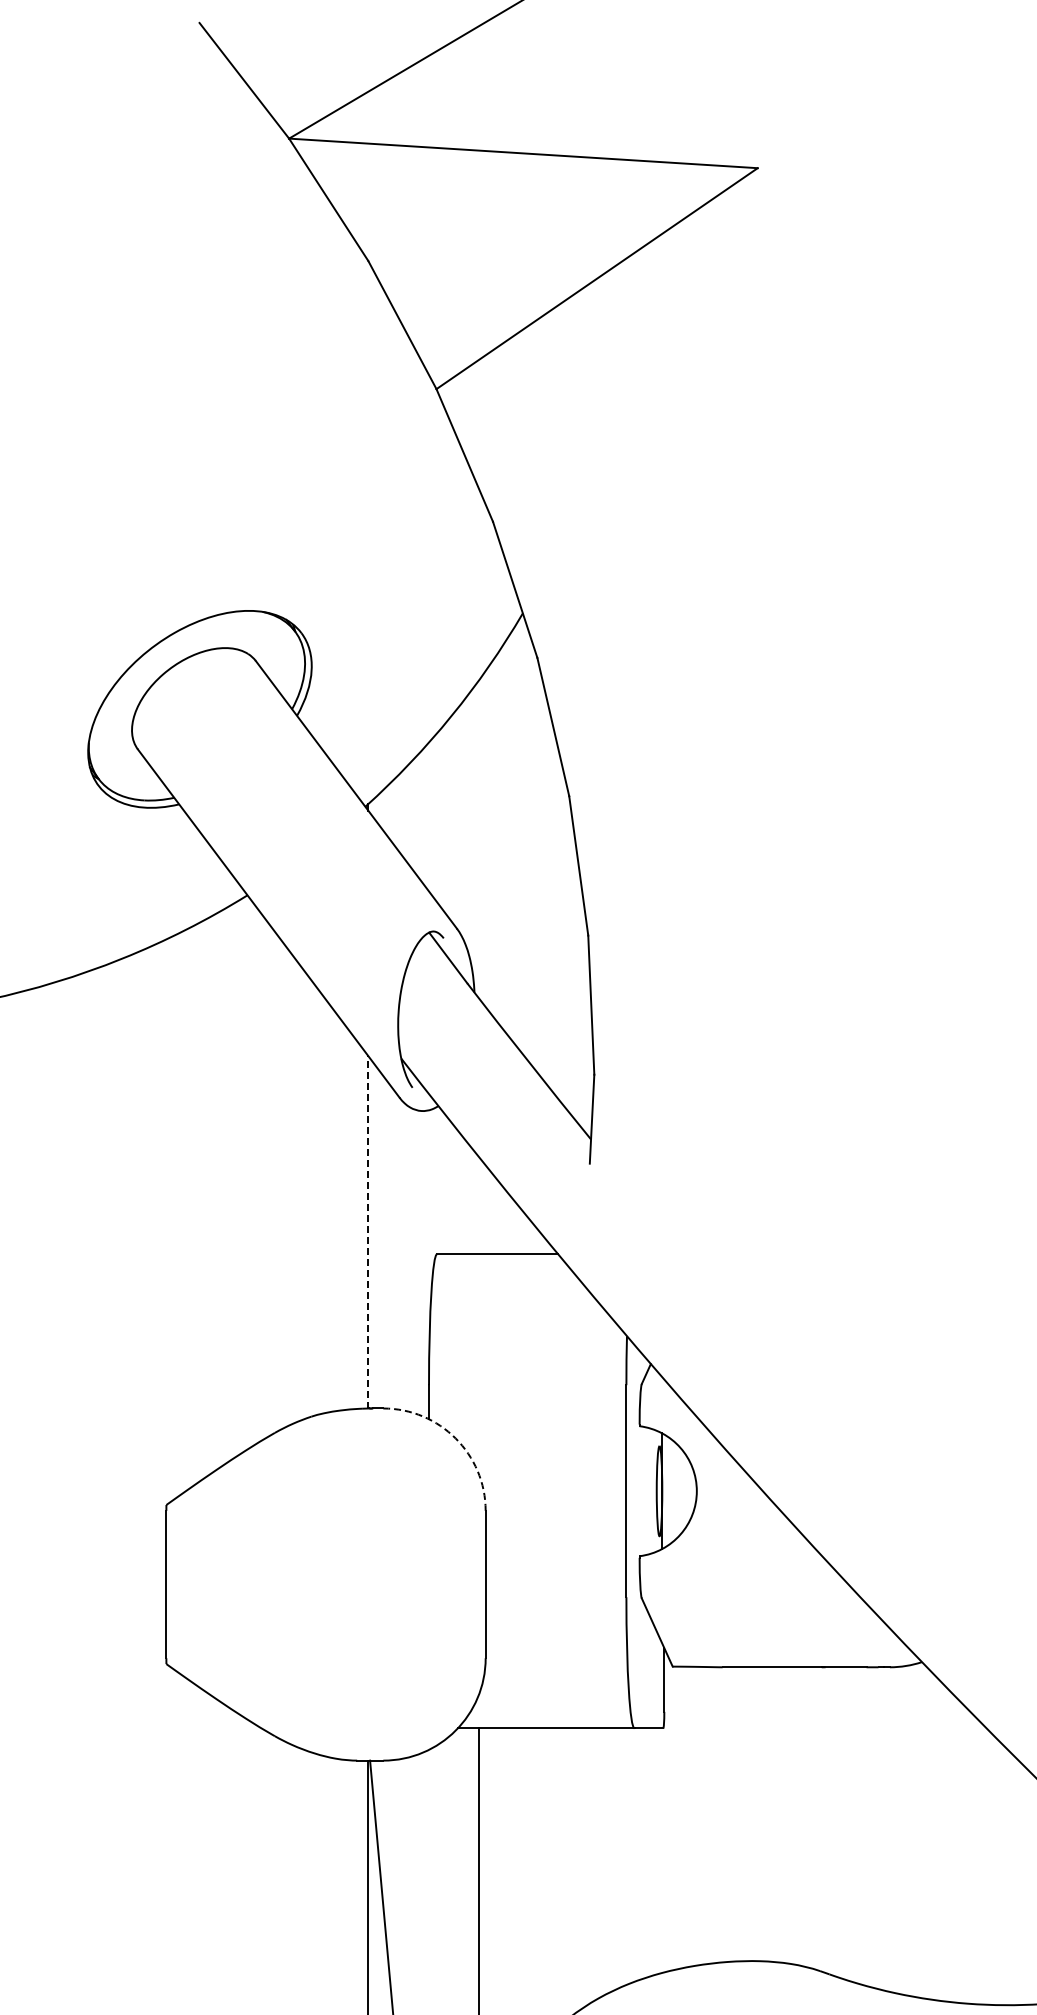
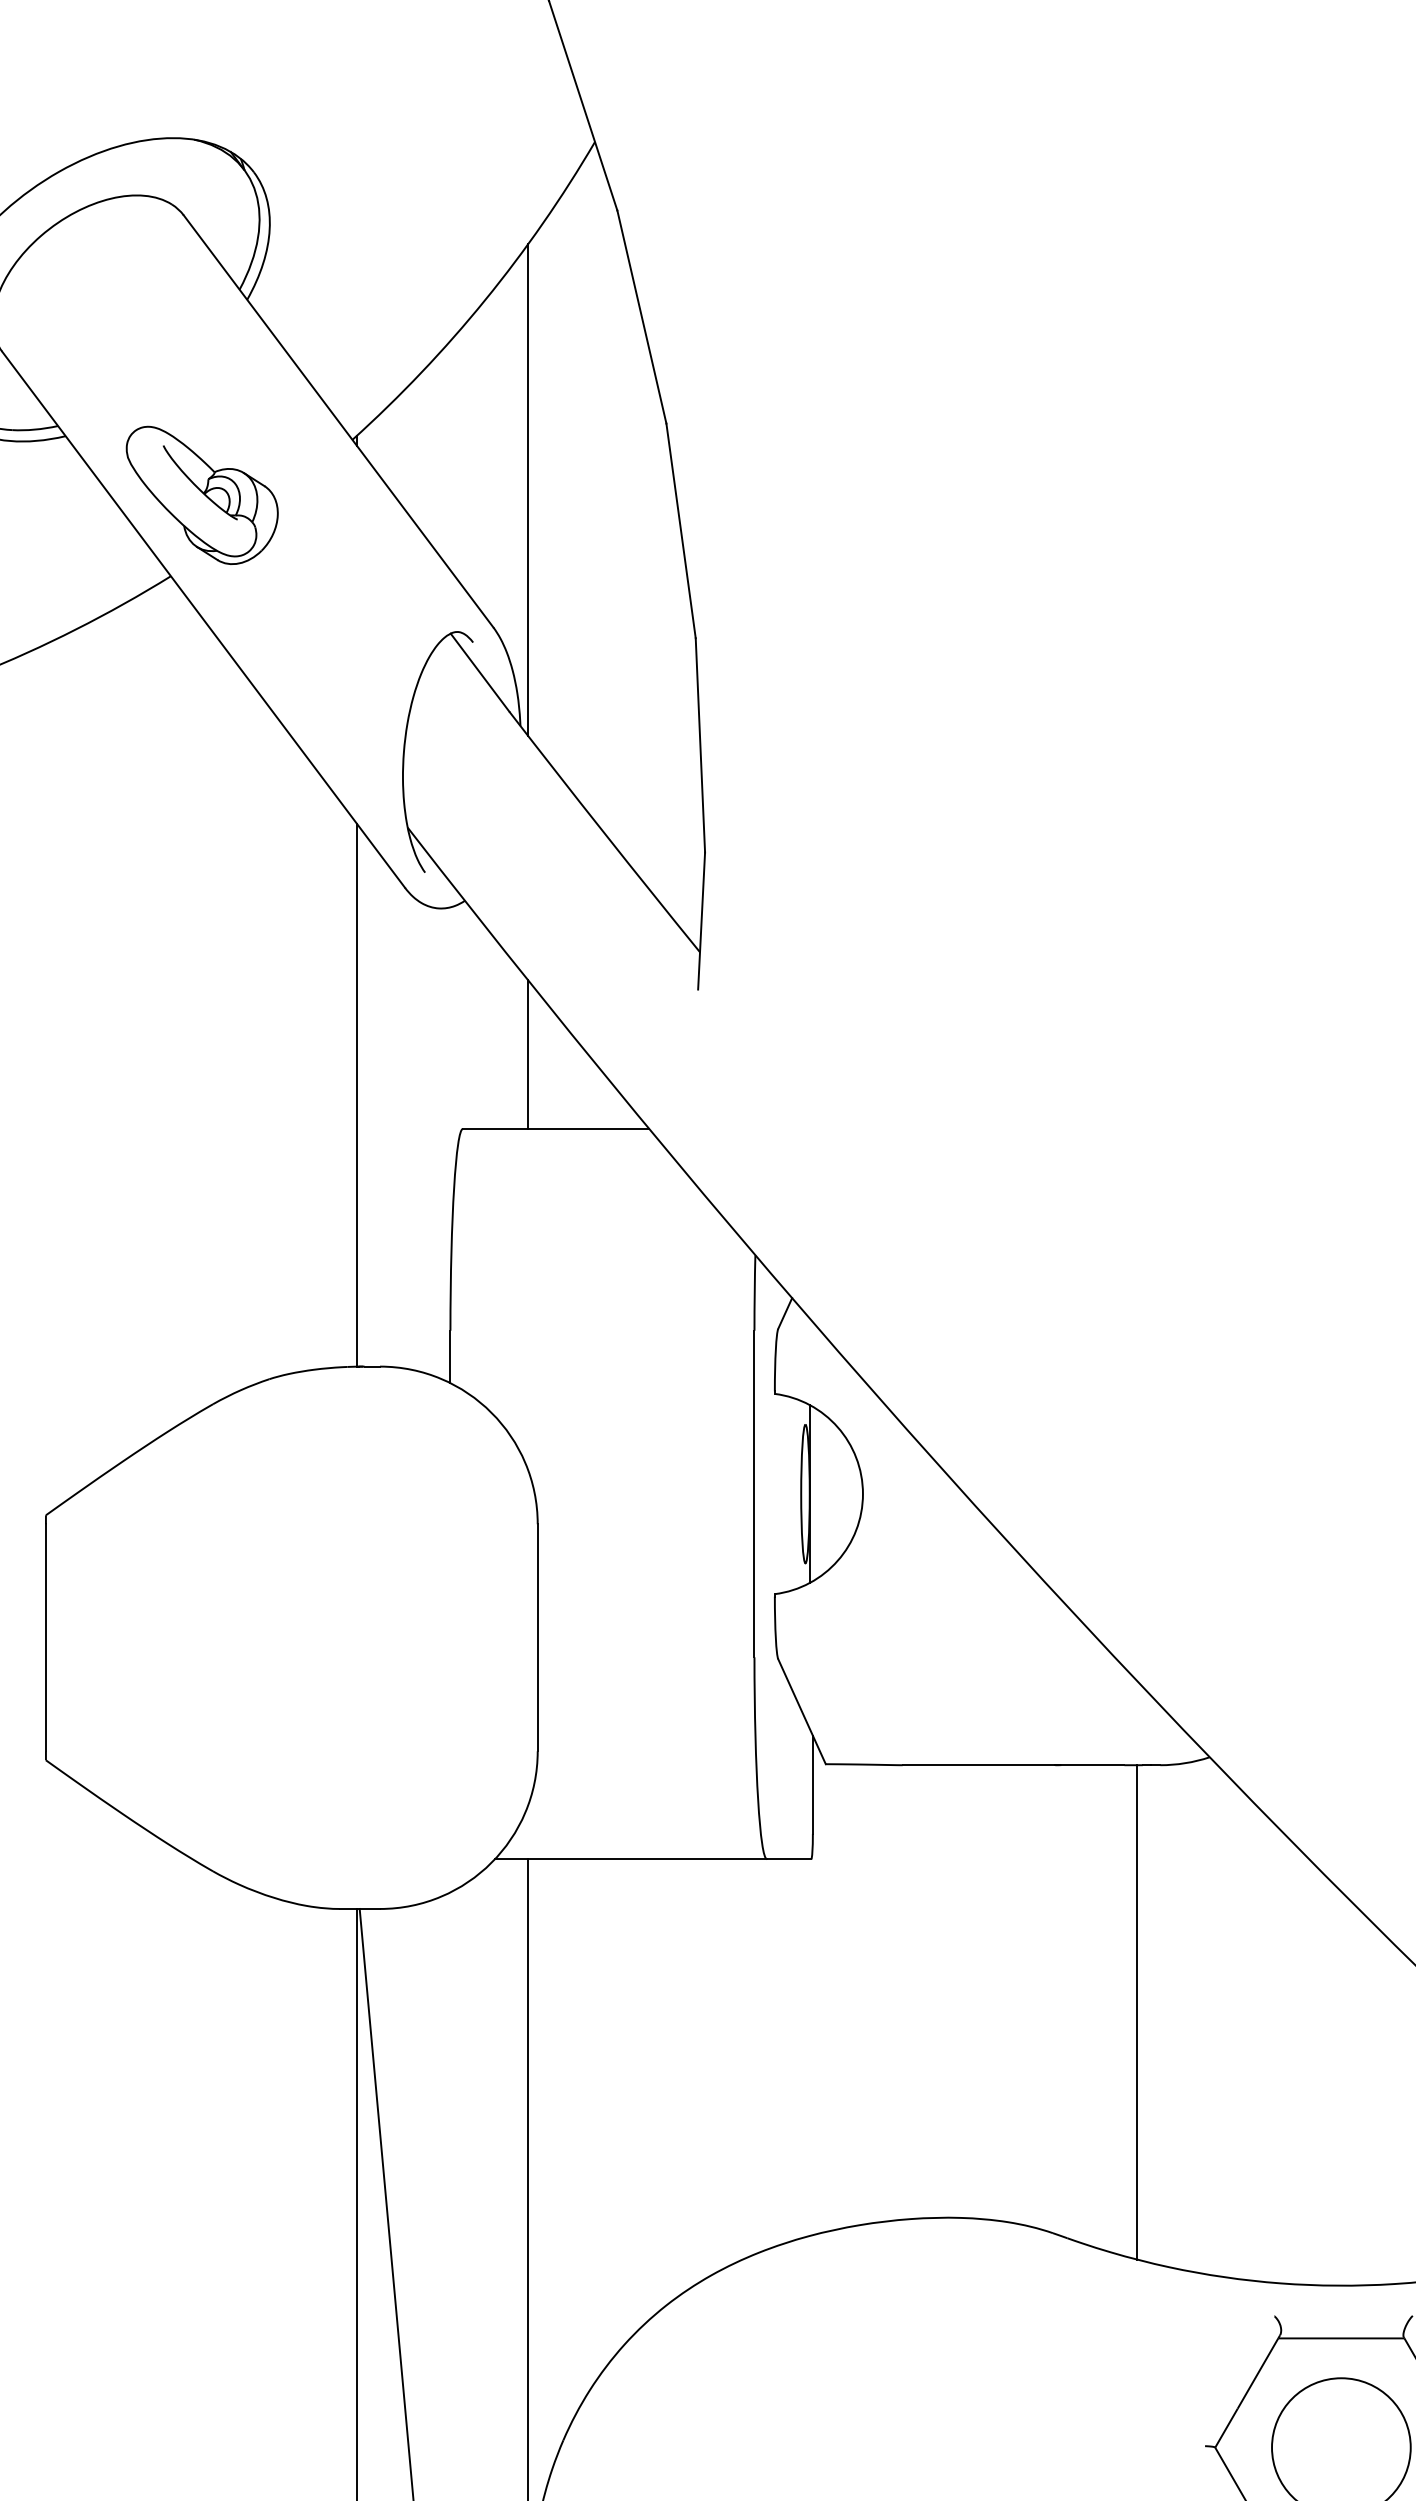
line: (479, 839) -> (528, 490), added
part: (267, 842) -> (201, 494), added
line: (479, 1205) -> (528, 1053), added
line: (368, 1231) -> (357, 1094), dashed -> solid
arc: (455, 1438) -> (491, 1412), dashed -> solid
line: (875, 1827) -> (1138, 2011), added

